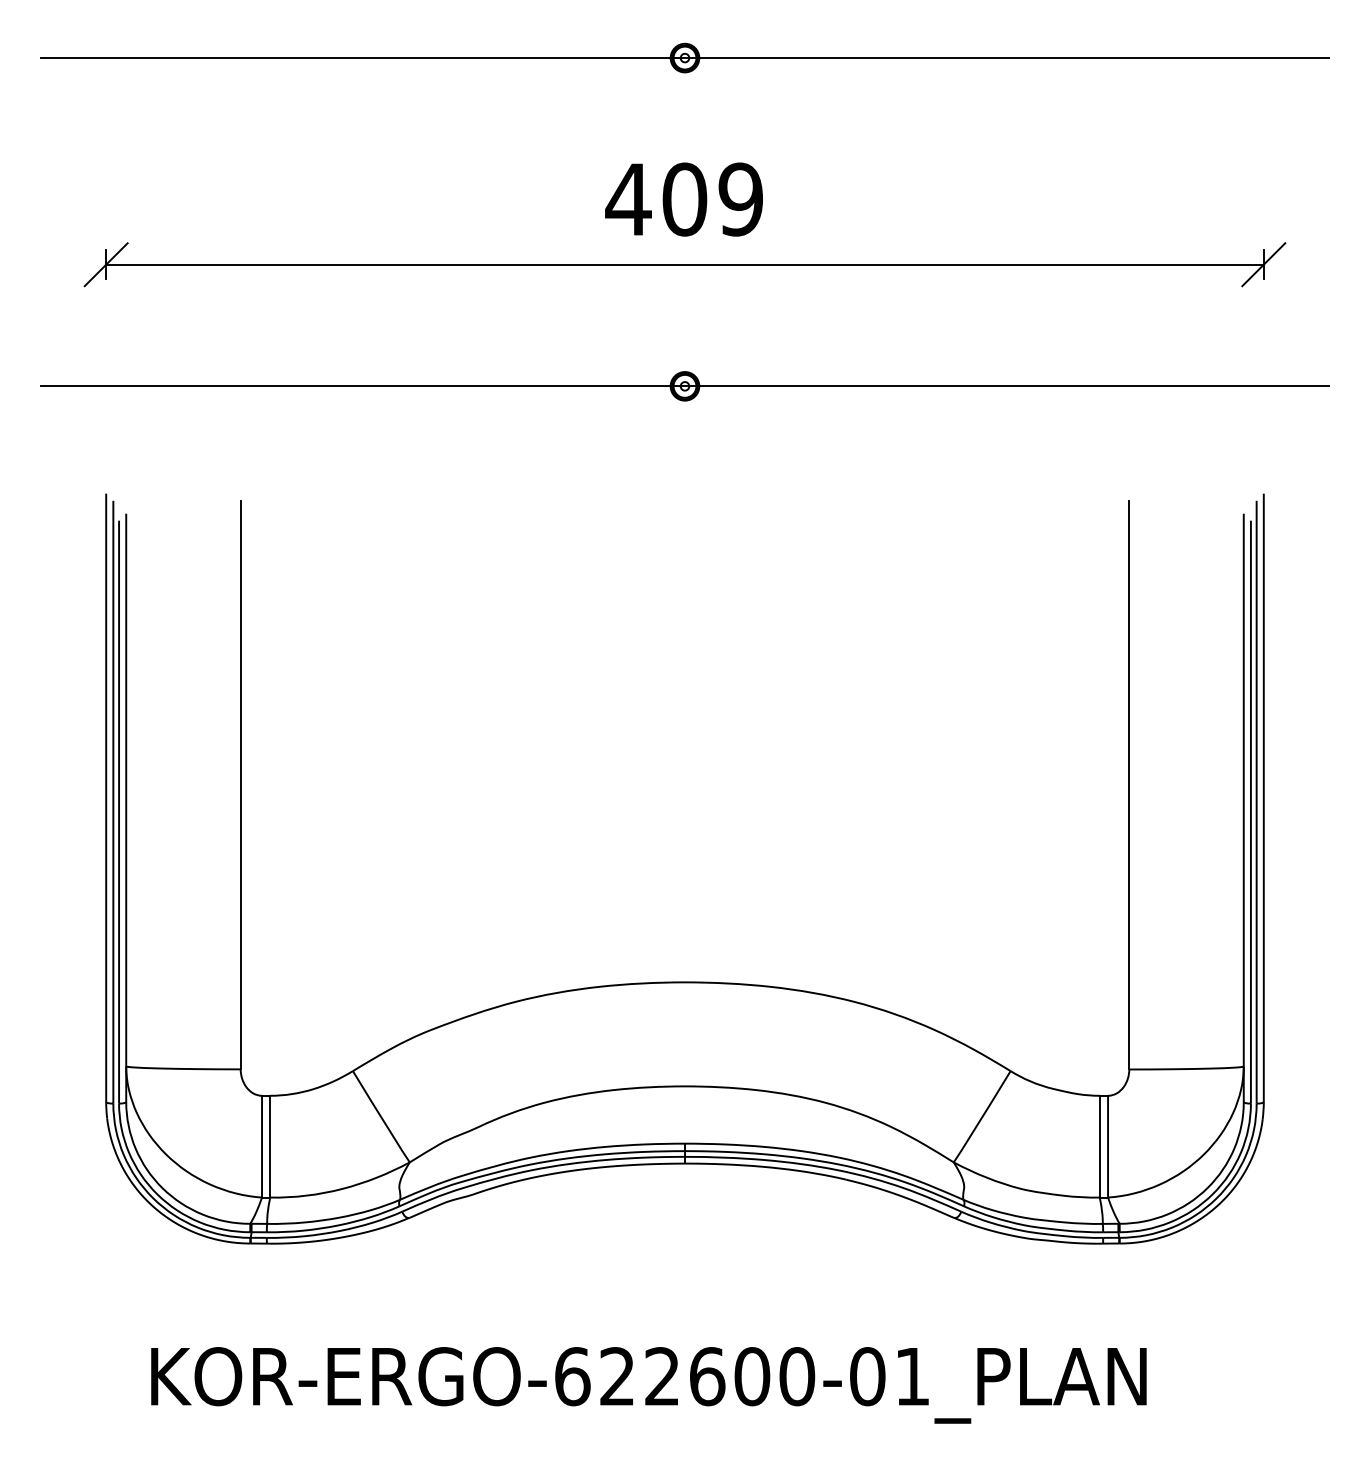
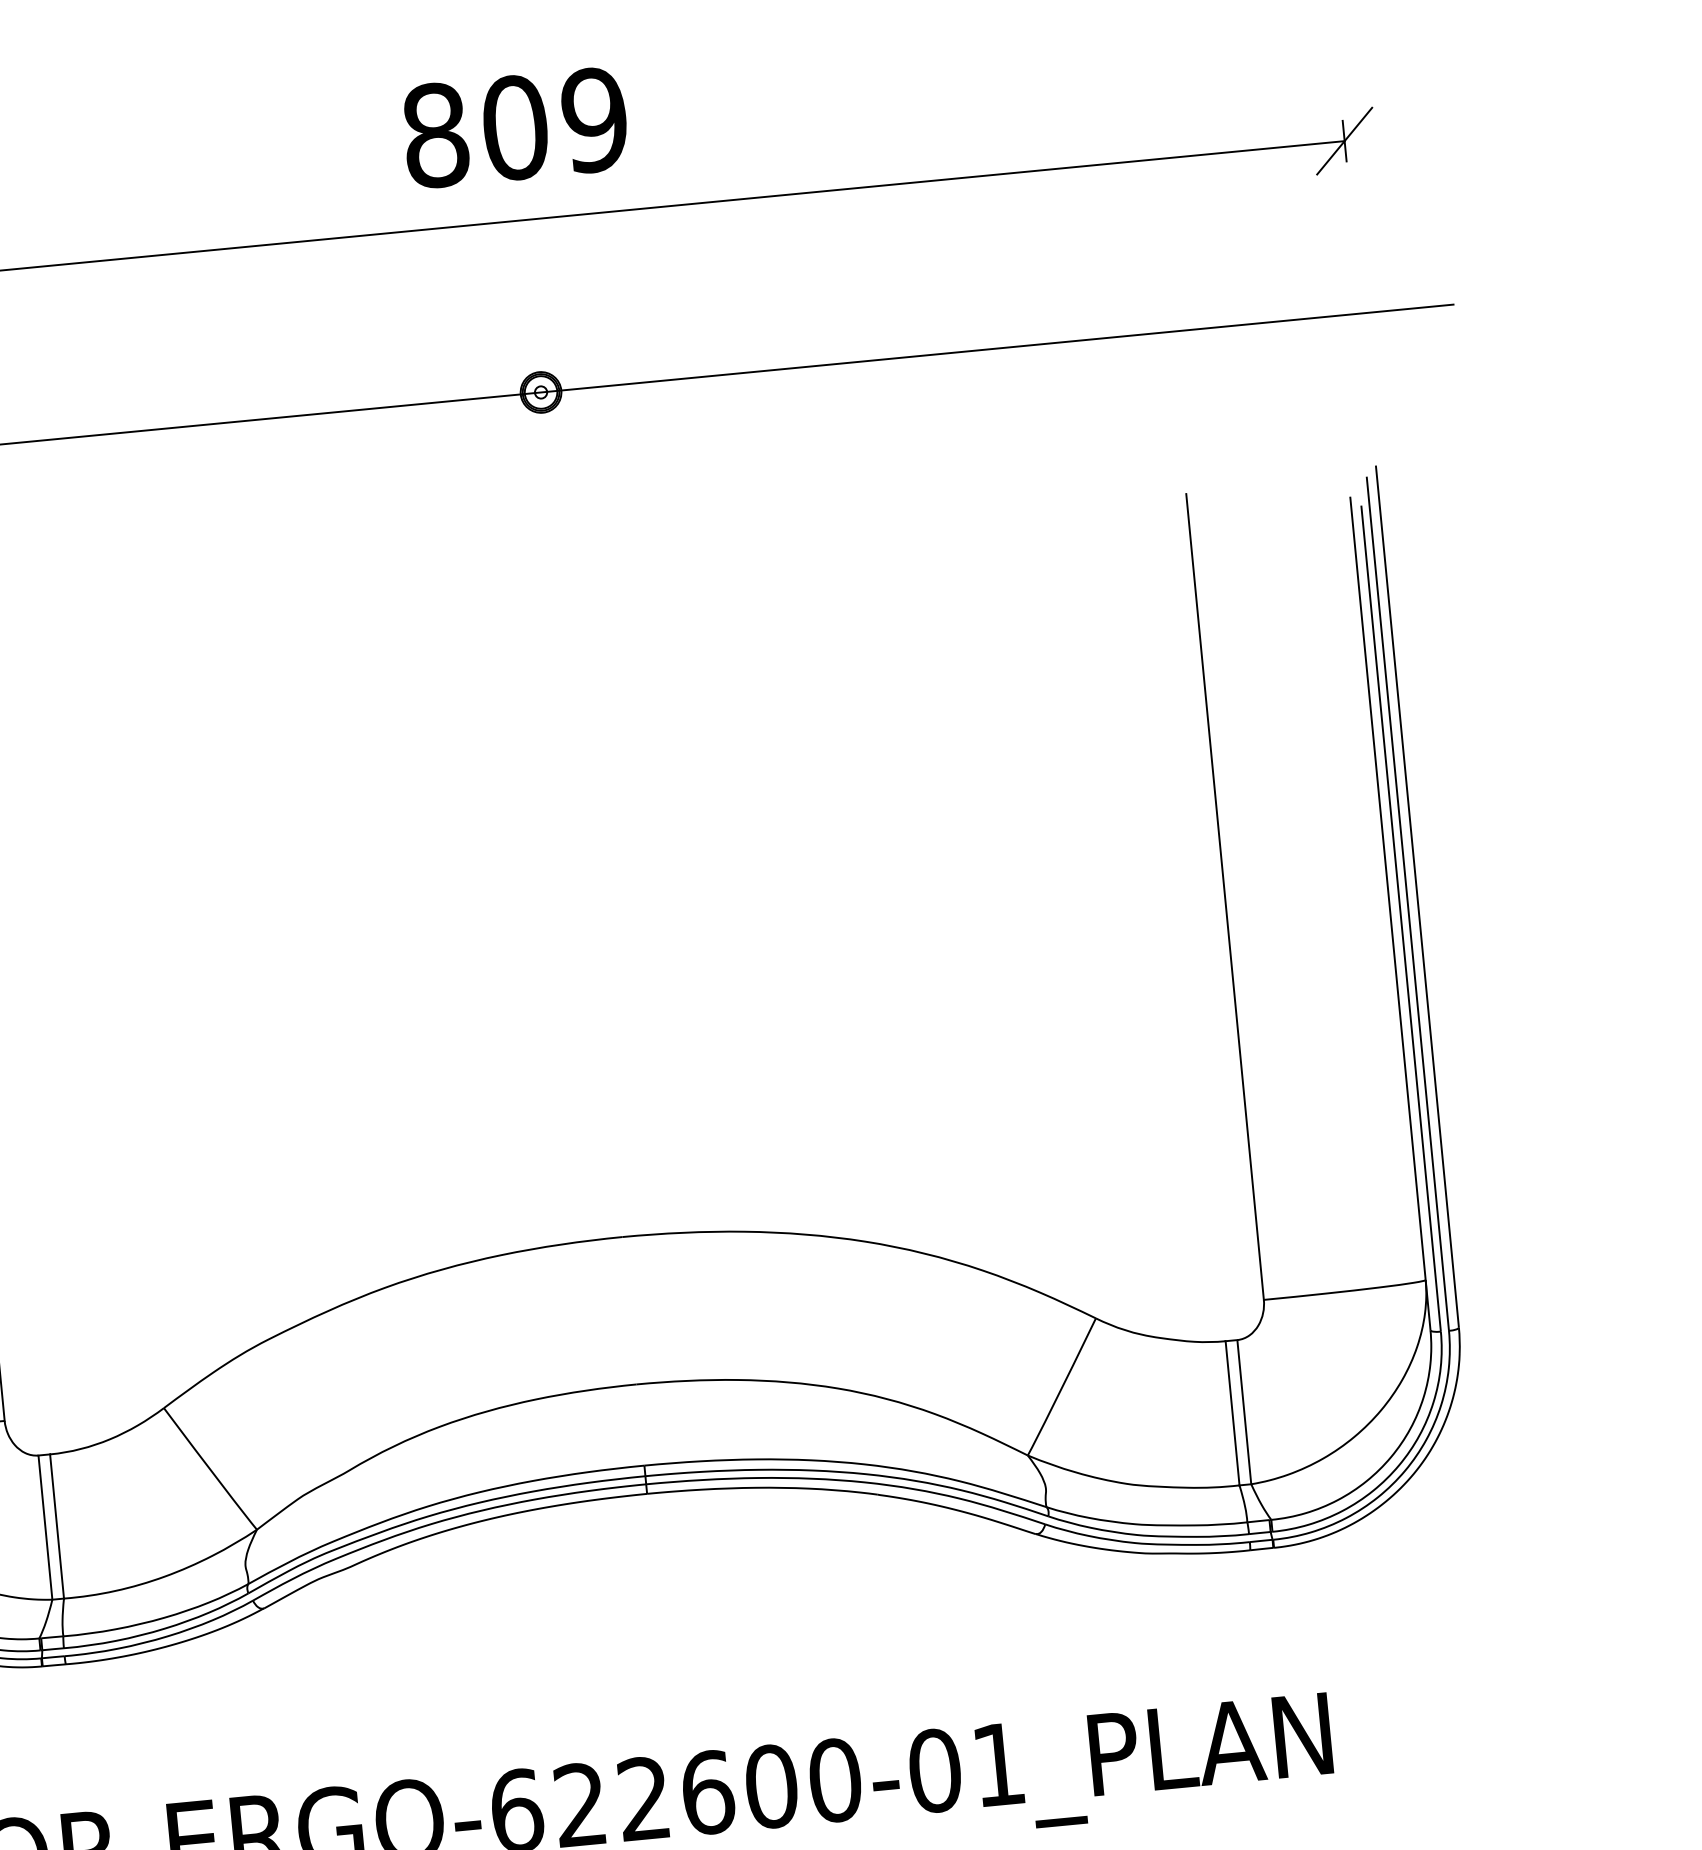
text: (628, 199) -> (435, 135), 409 -> 809

